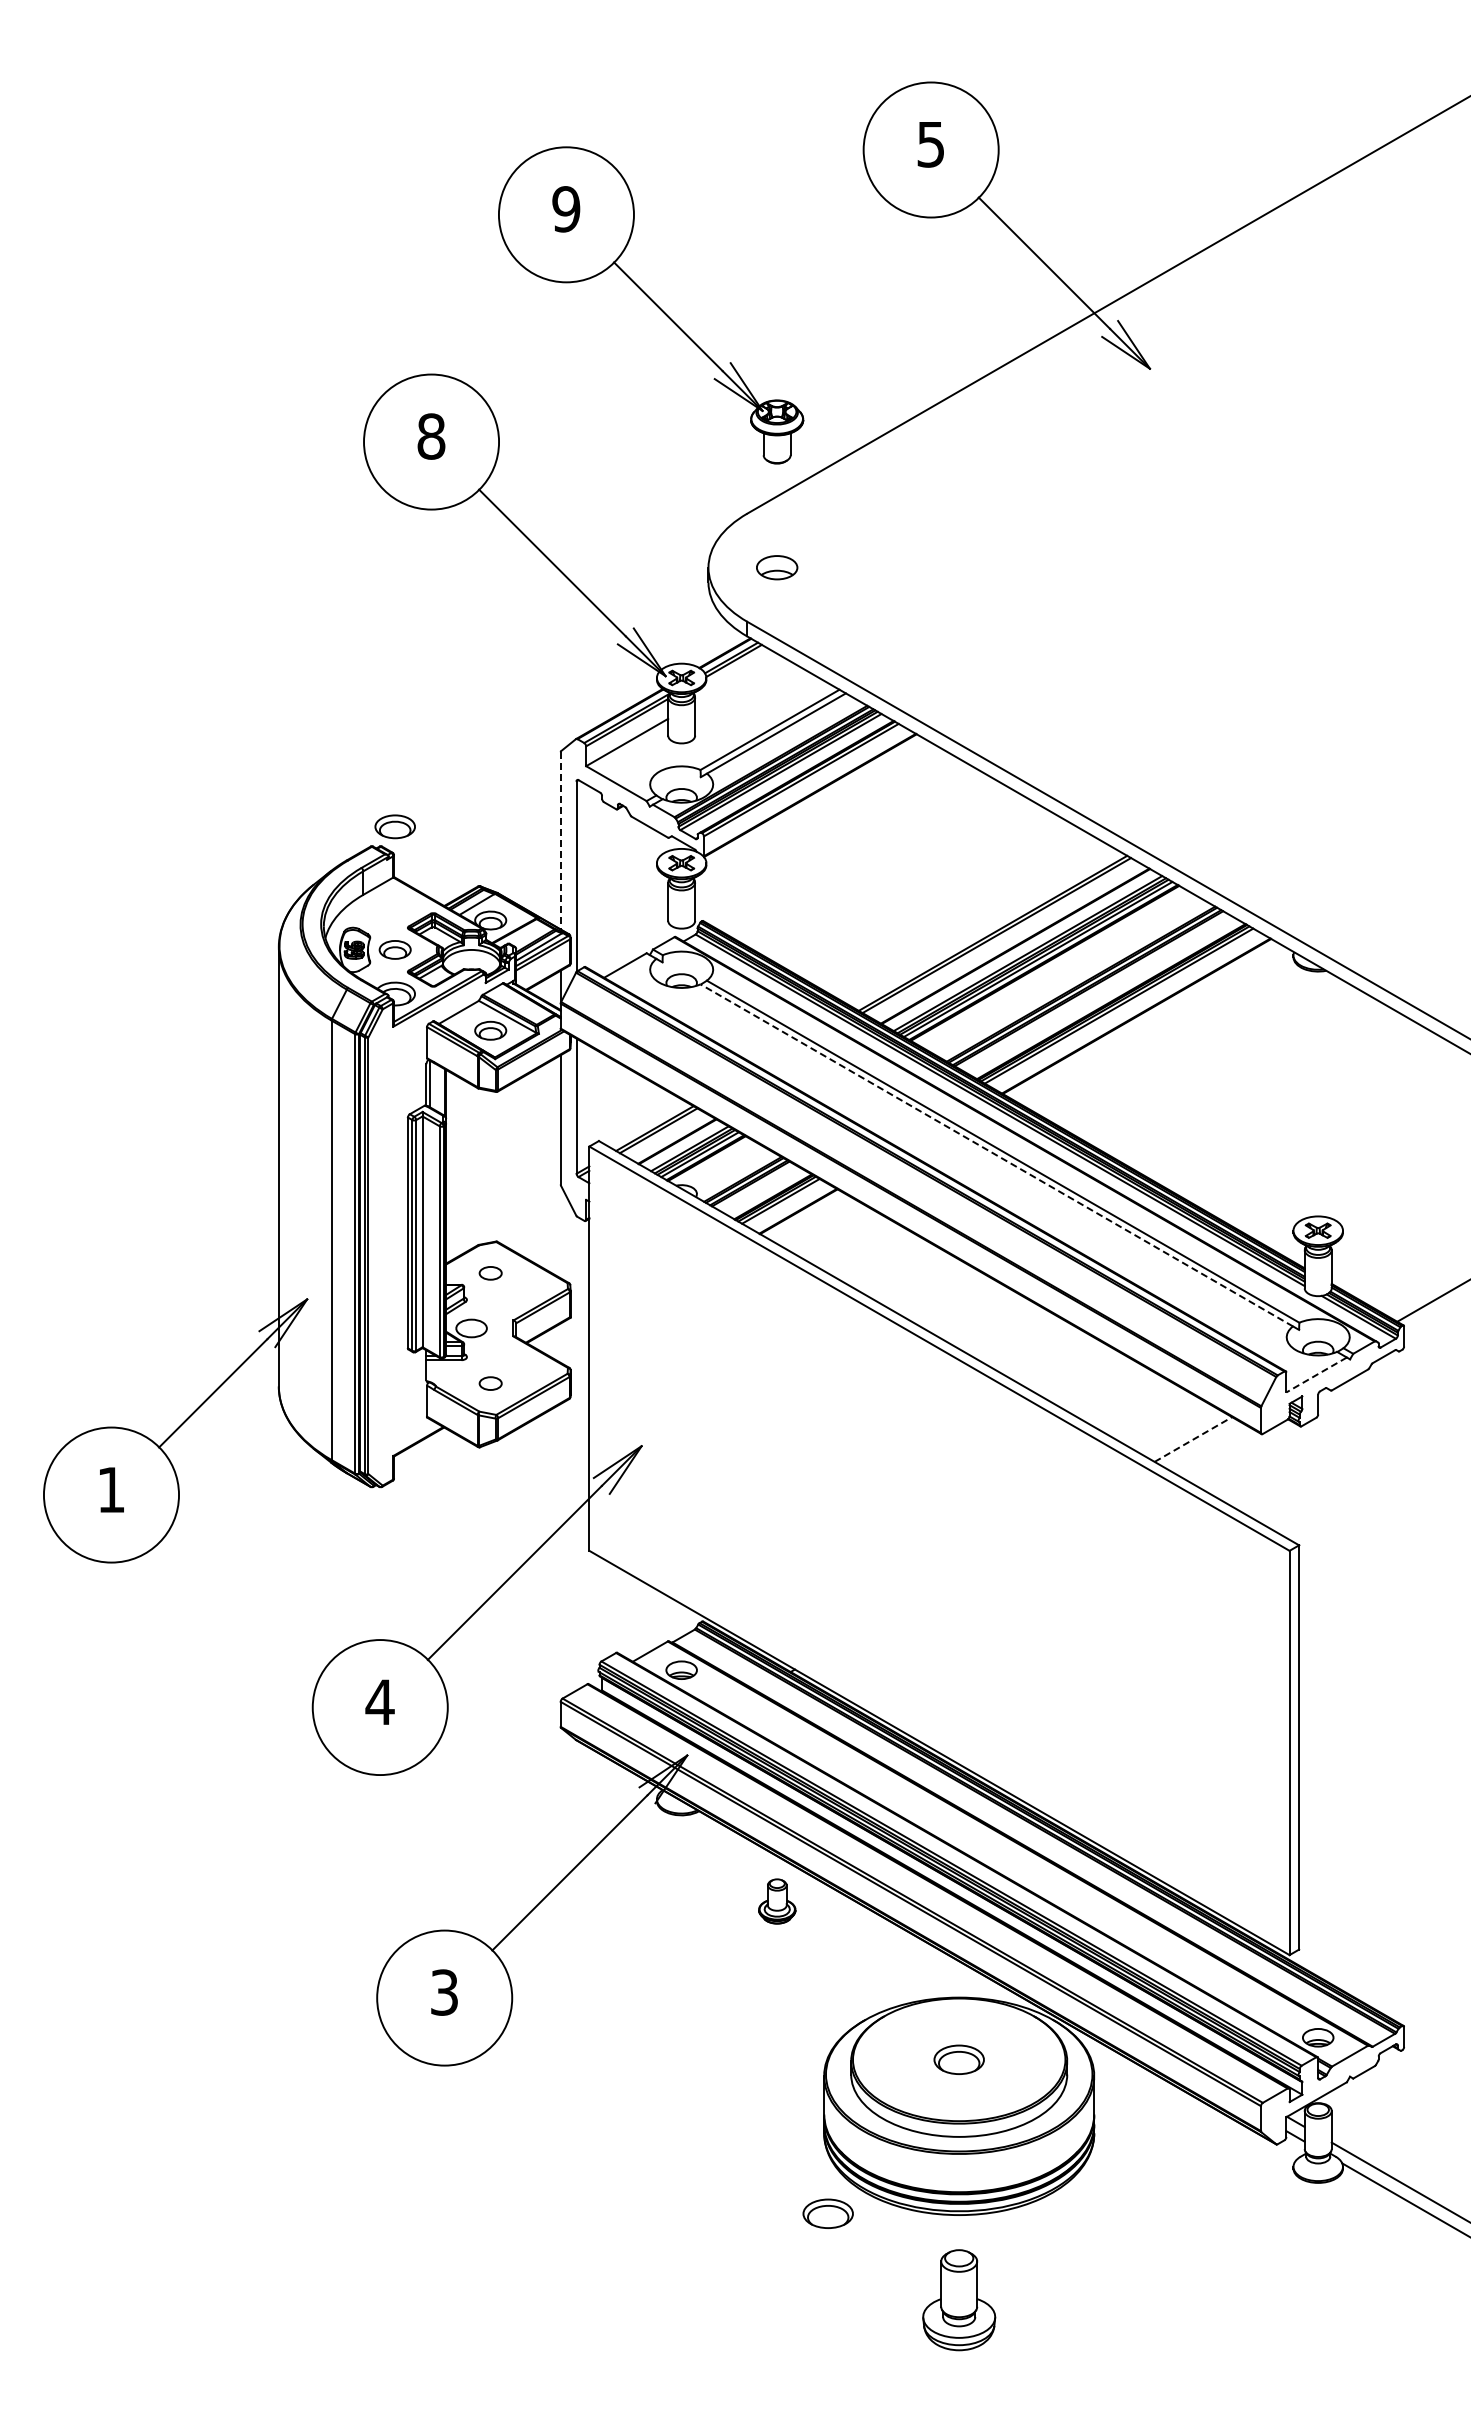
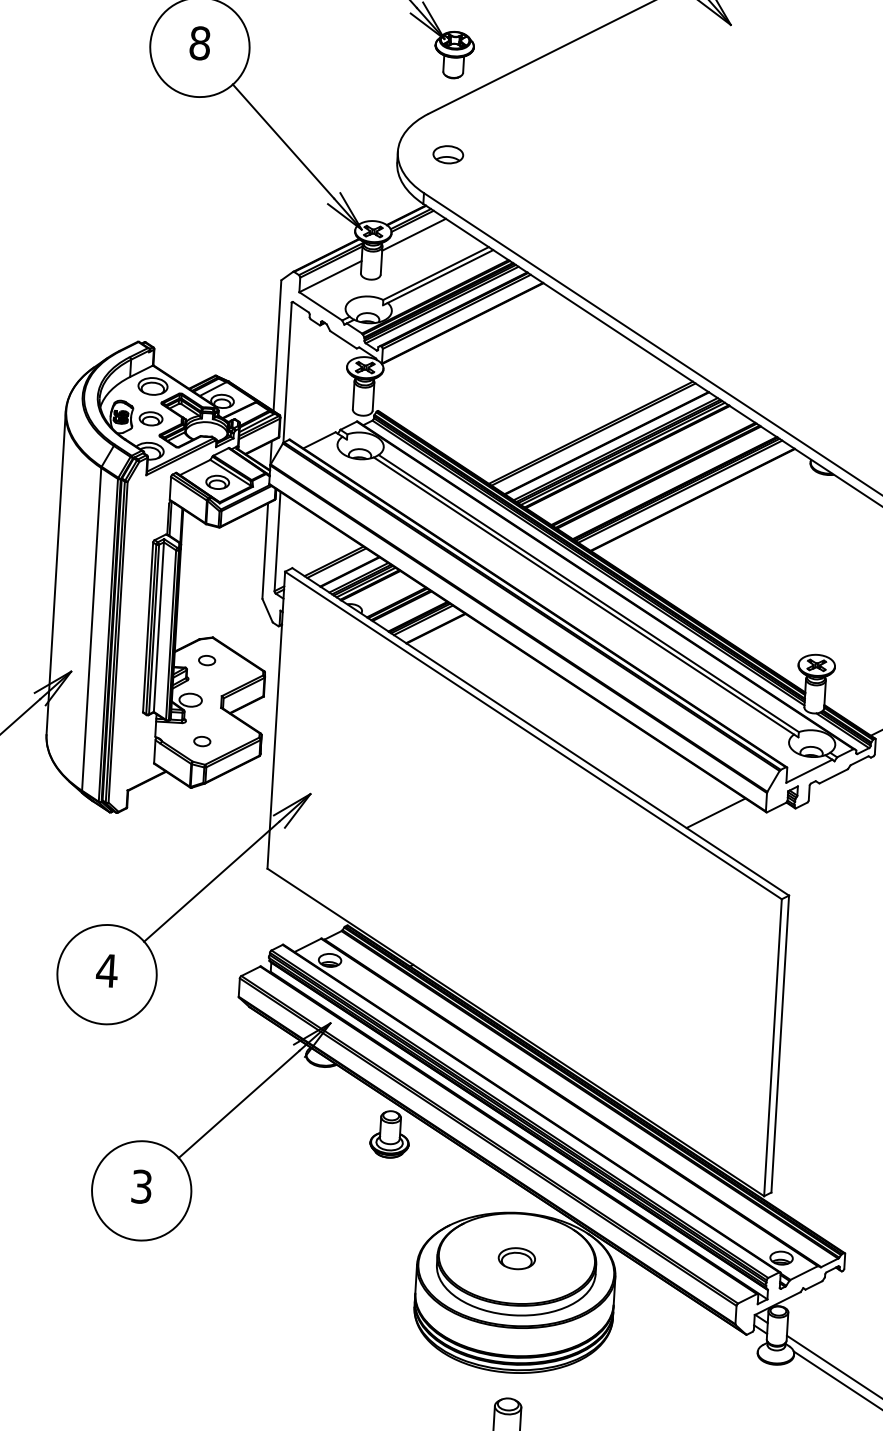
line: (737, 678) -> (414, 234), added
part: (394, 826) -> (152, 386), moved
line: (560, 840) -> (277, 345), dashed -> solid
line: (996, 1155) -> (583, 596), dashed -> solid
line: (1316, 1374) -> (809, 770), dashed -> solid
line: (1193, 1439) -> (716, 813), dashed -> solid
part: (777, 1901) -> (390, 1134), size x1.43
part: (827, 2213) -> (413, 1365), removed

